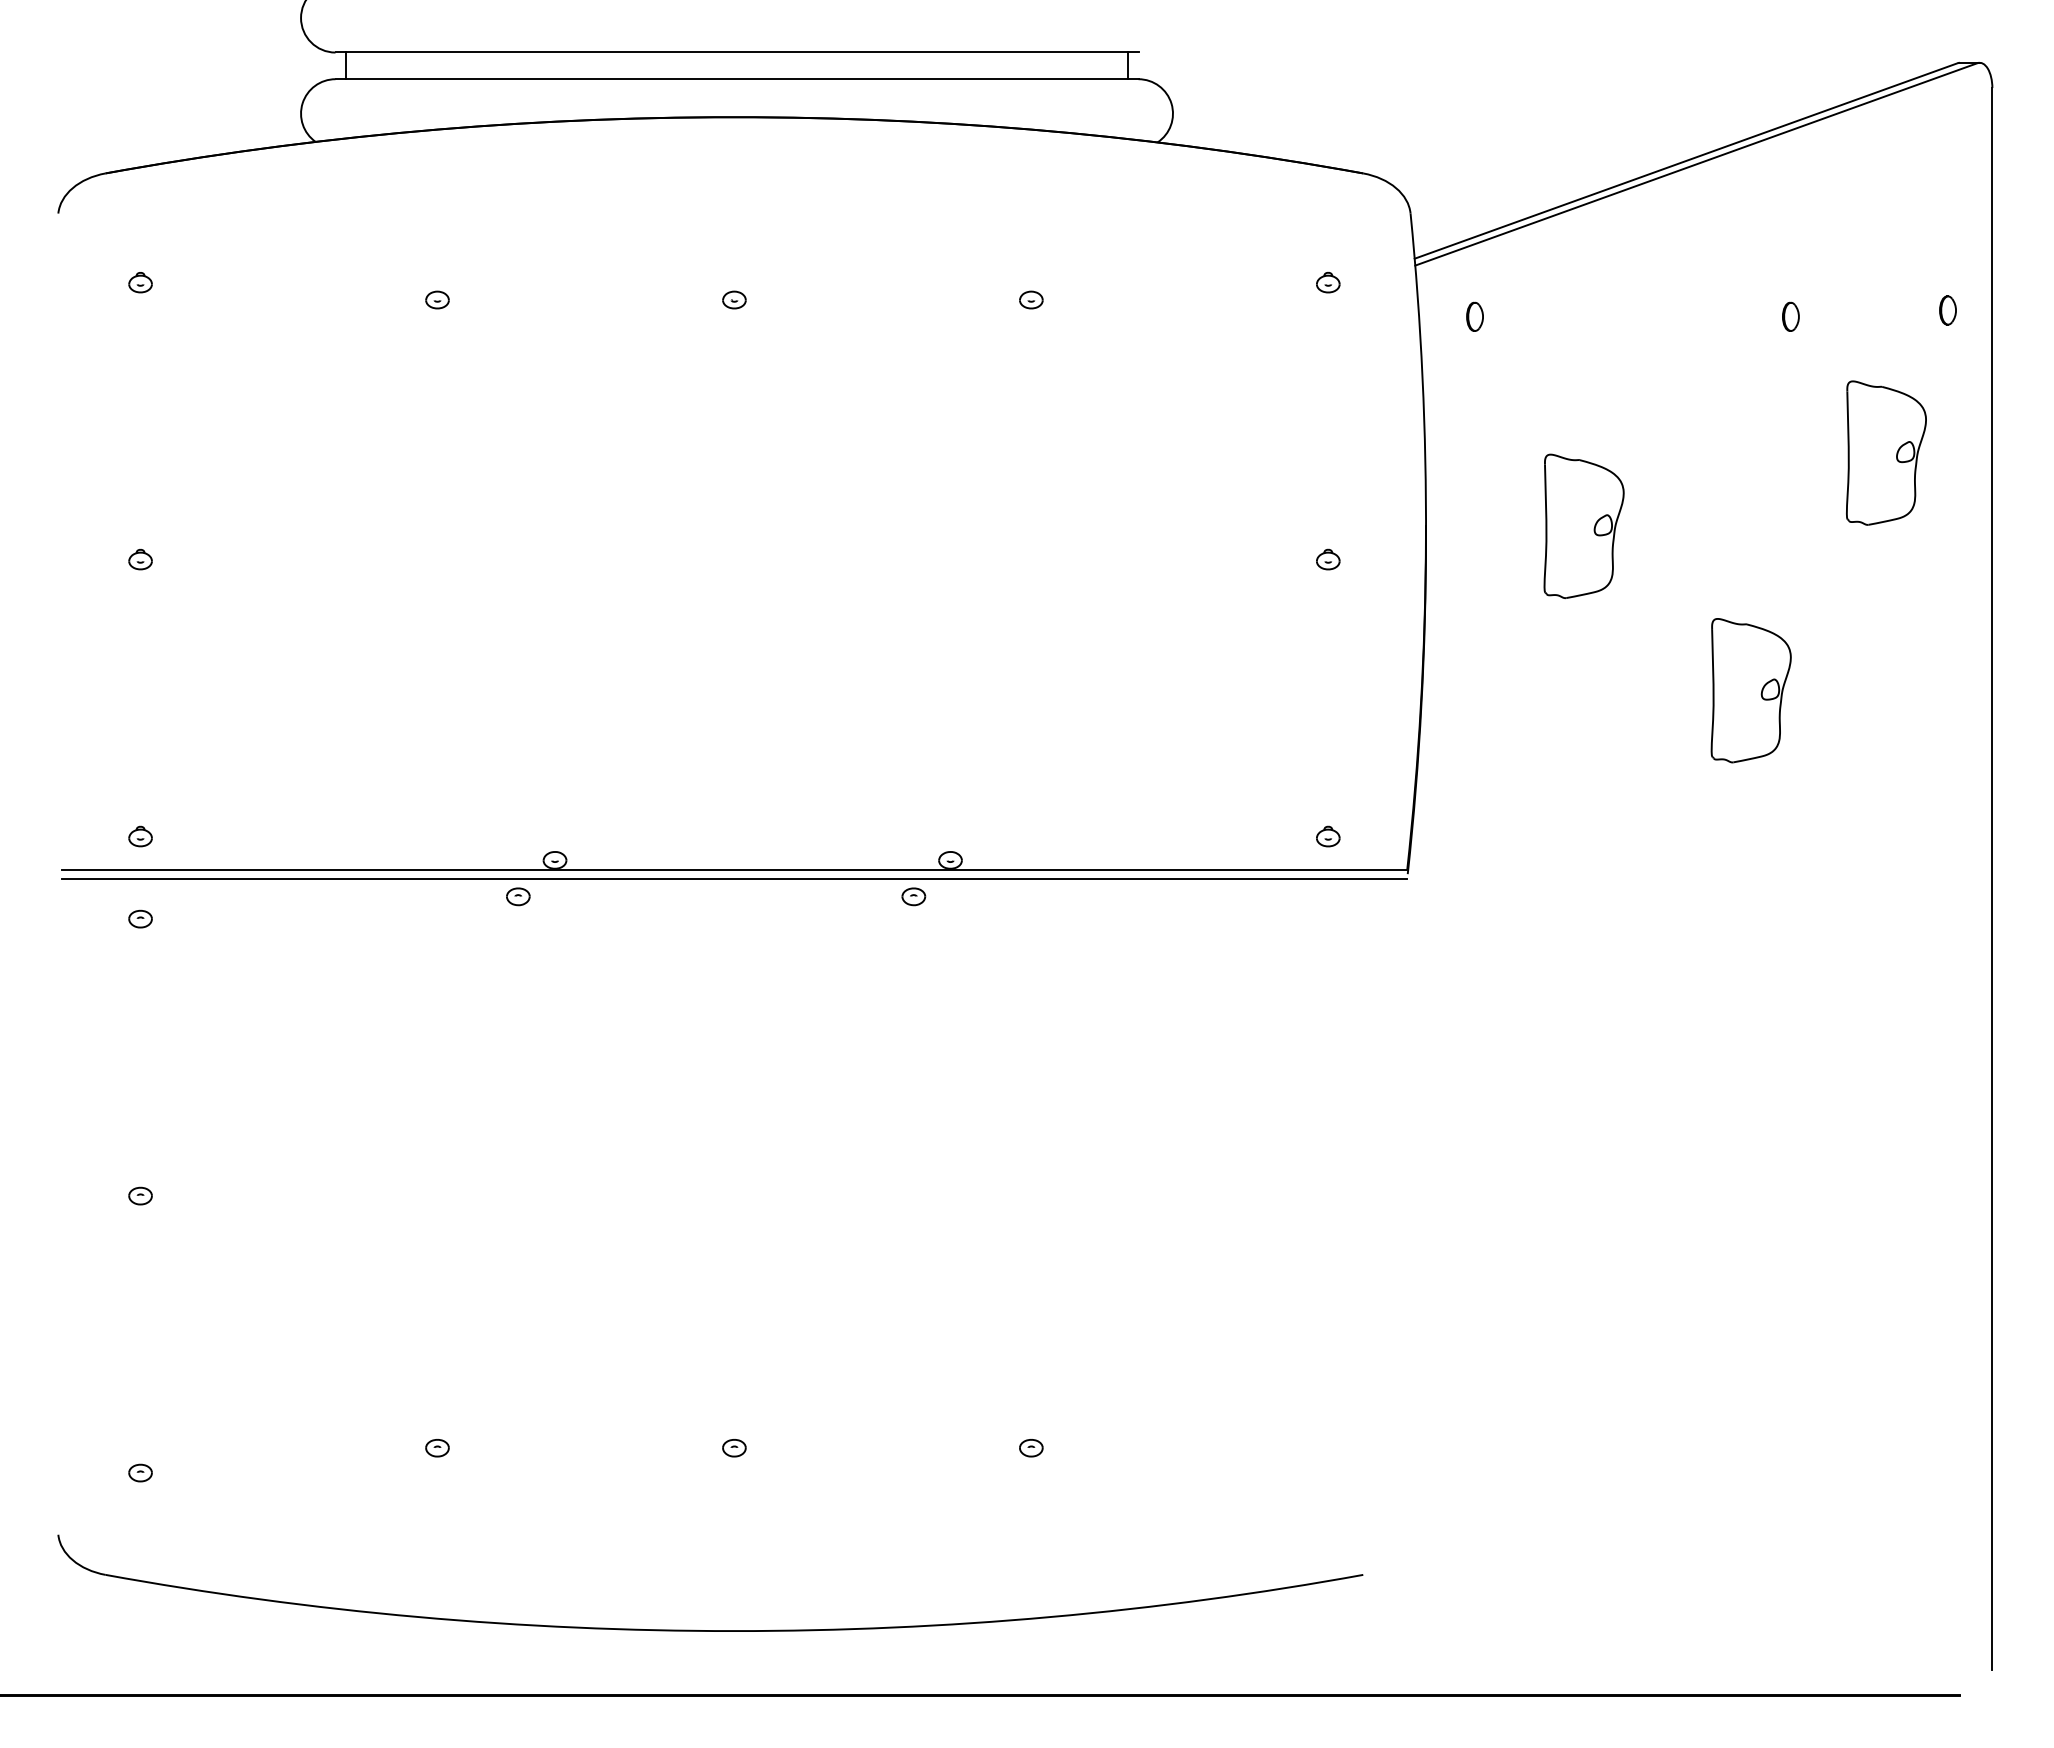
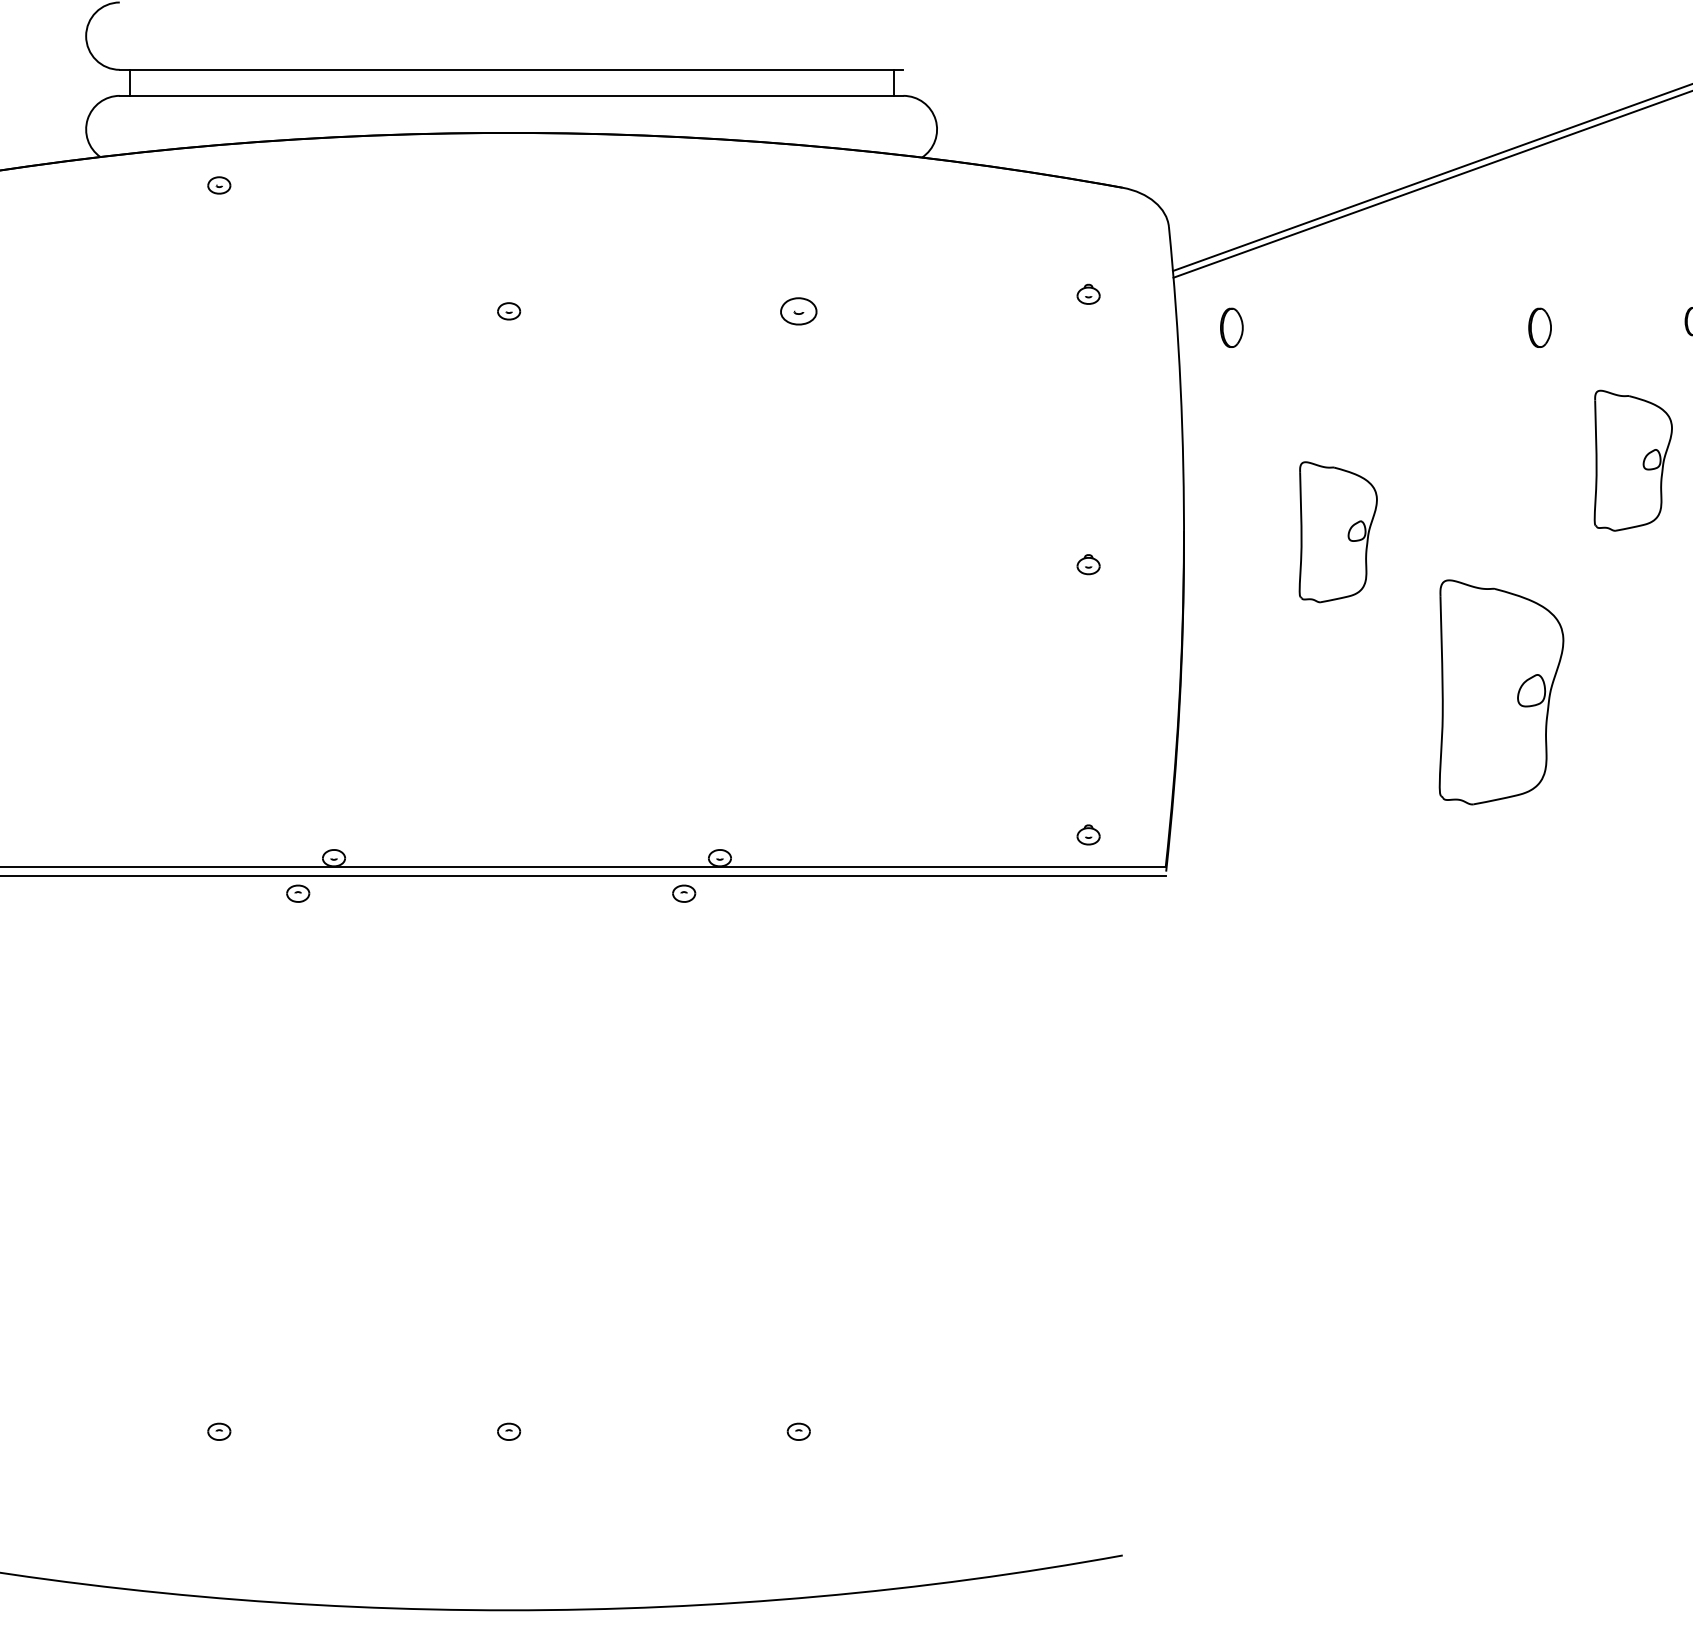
part: (437, 299) -> (219, 184), moved
part: (1031, 299) -> (799, 310), size x1.6
part: (1474, 316) -> (1231, 327), size x1.4
part: (1790, 316) -> (1539, 327), size x1.4
part: (1750, 690) -> (1500, 692), size x1.6

